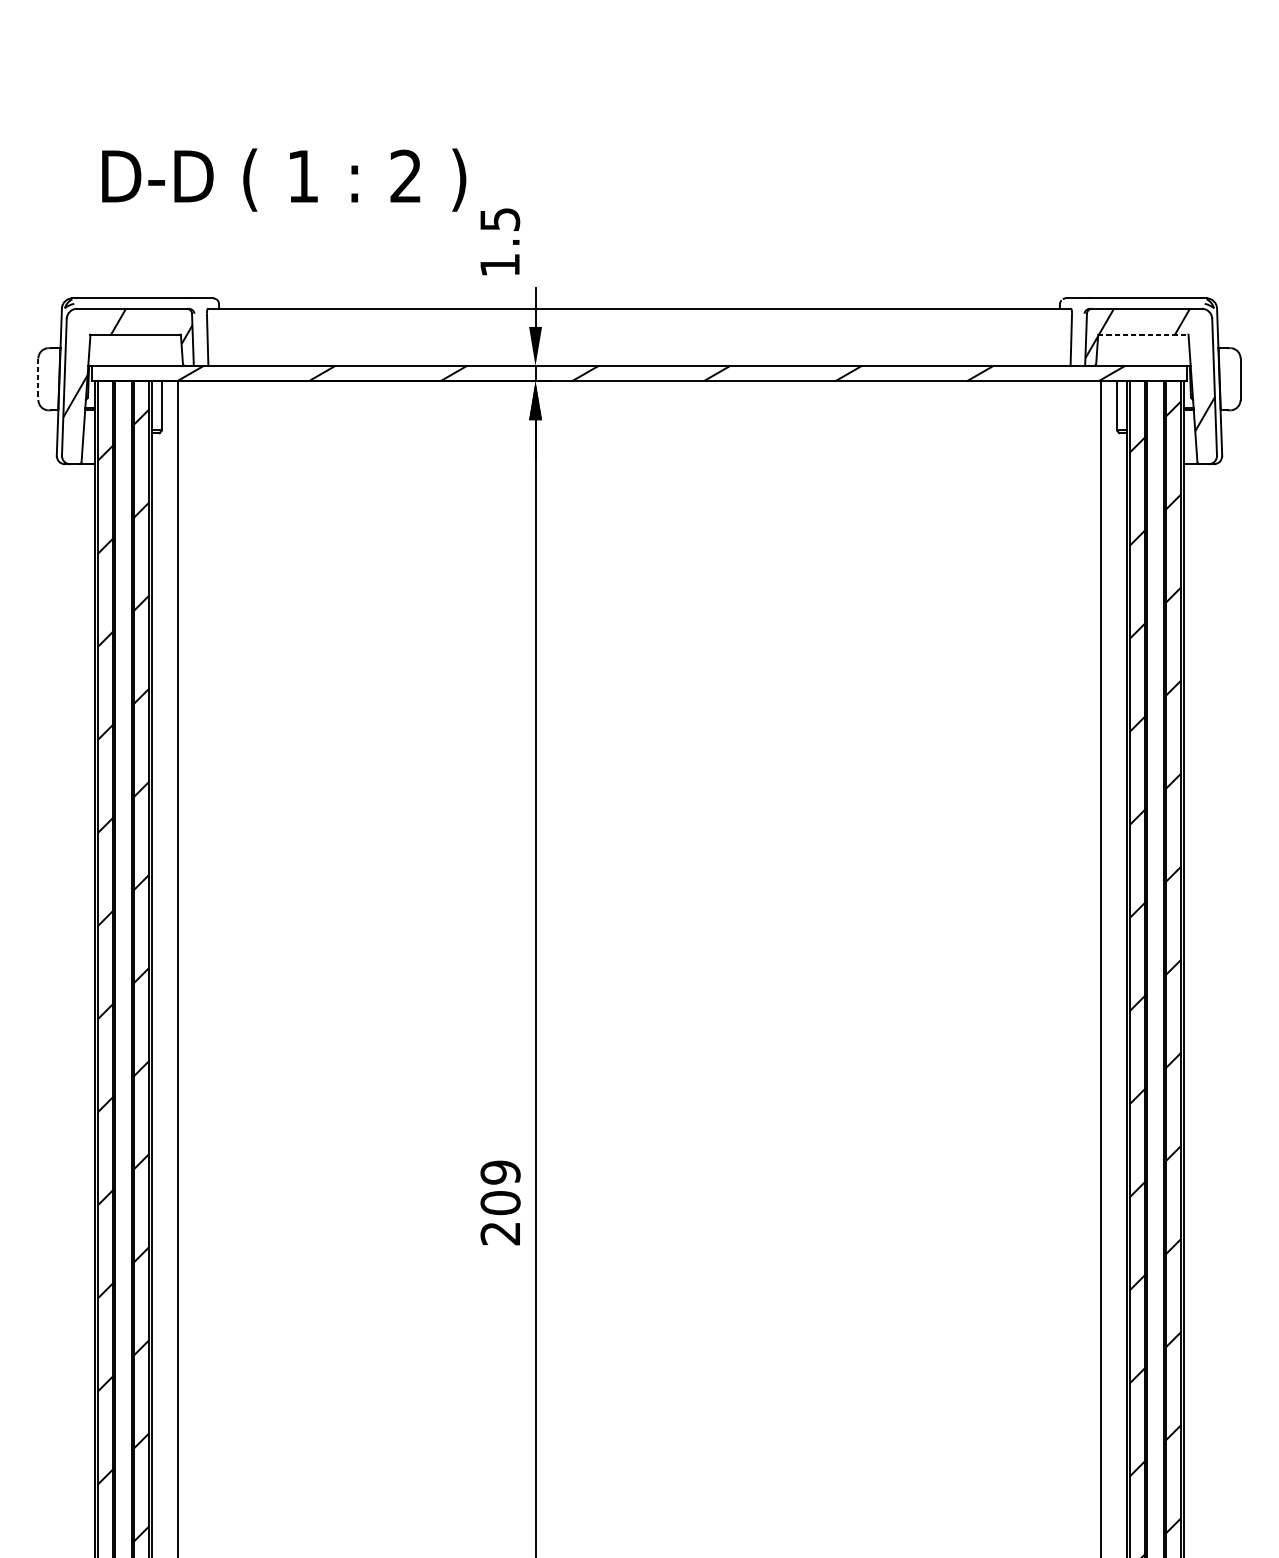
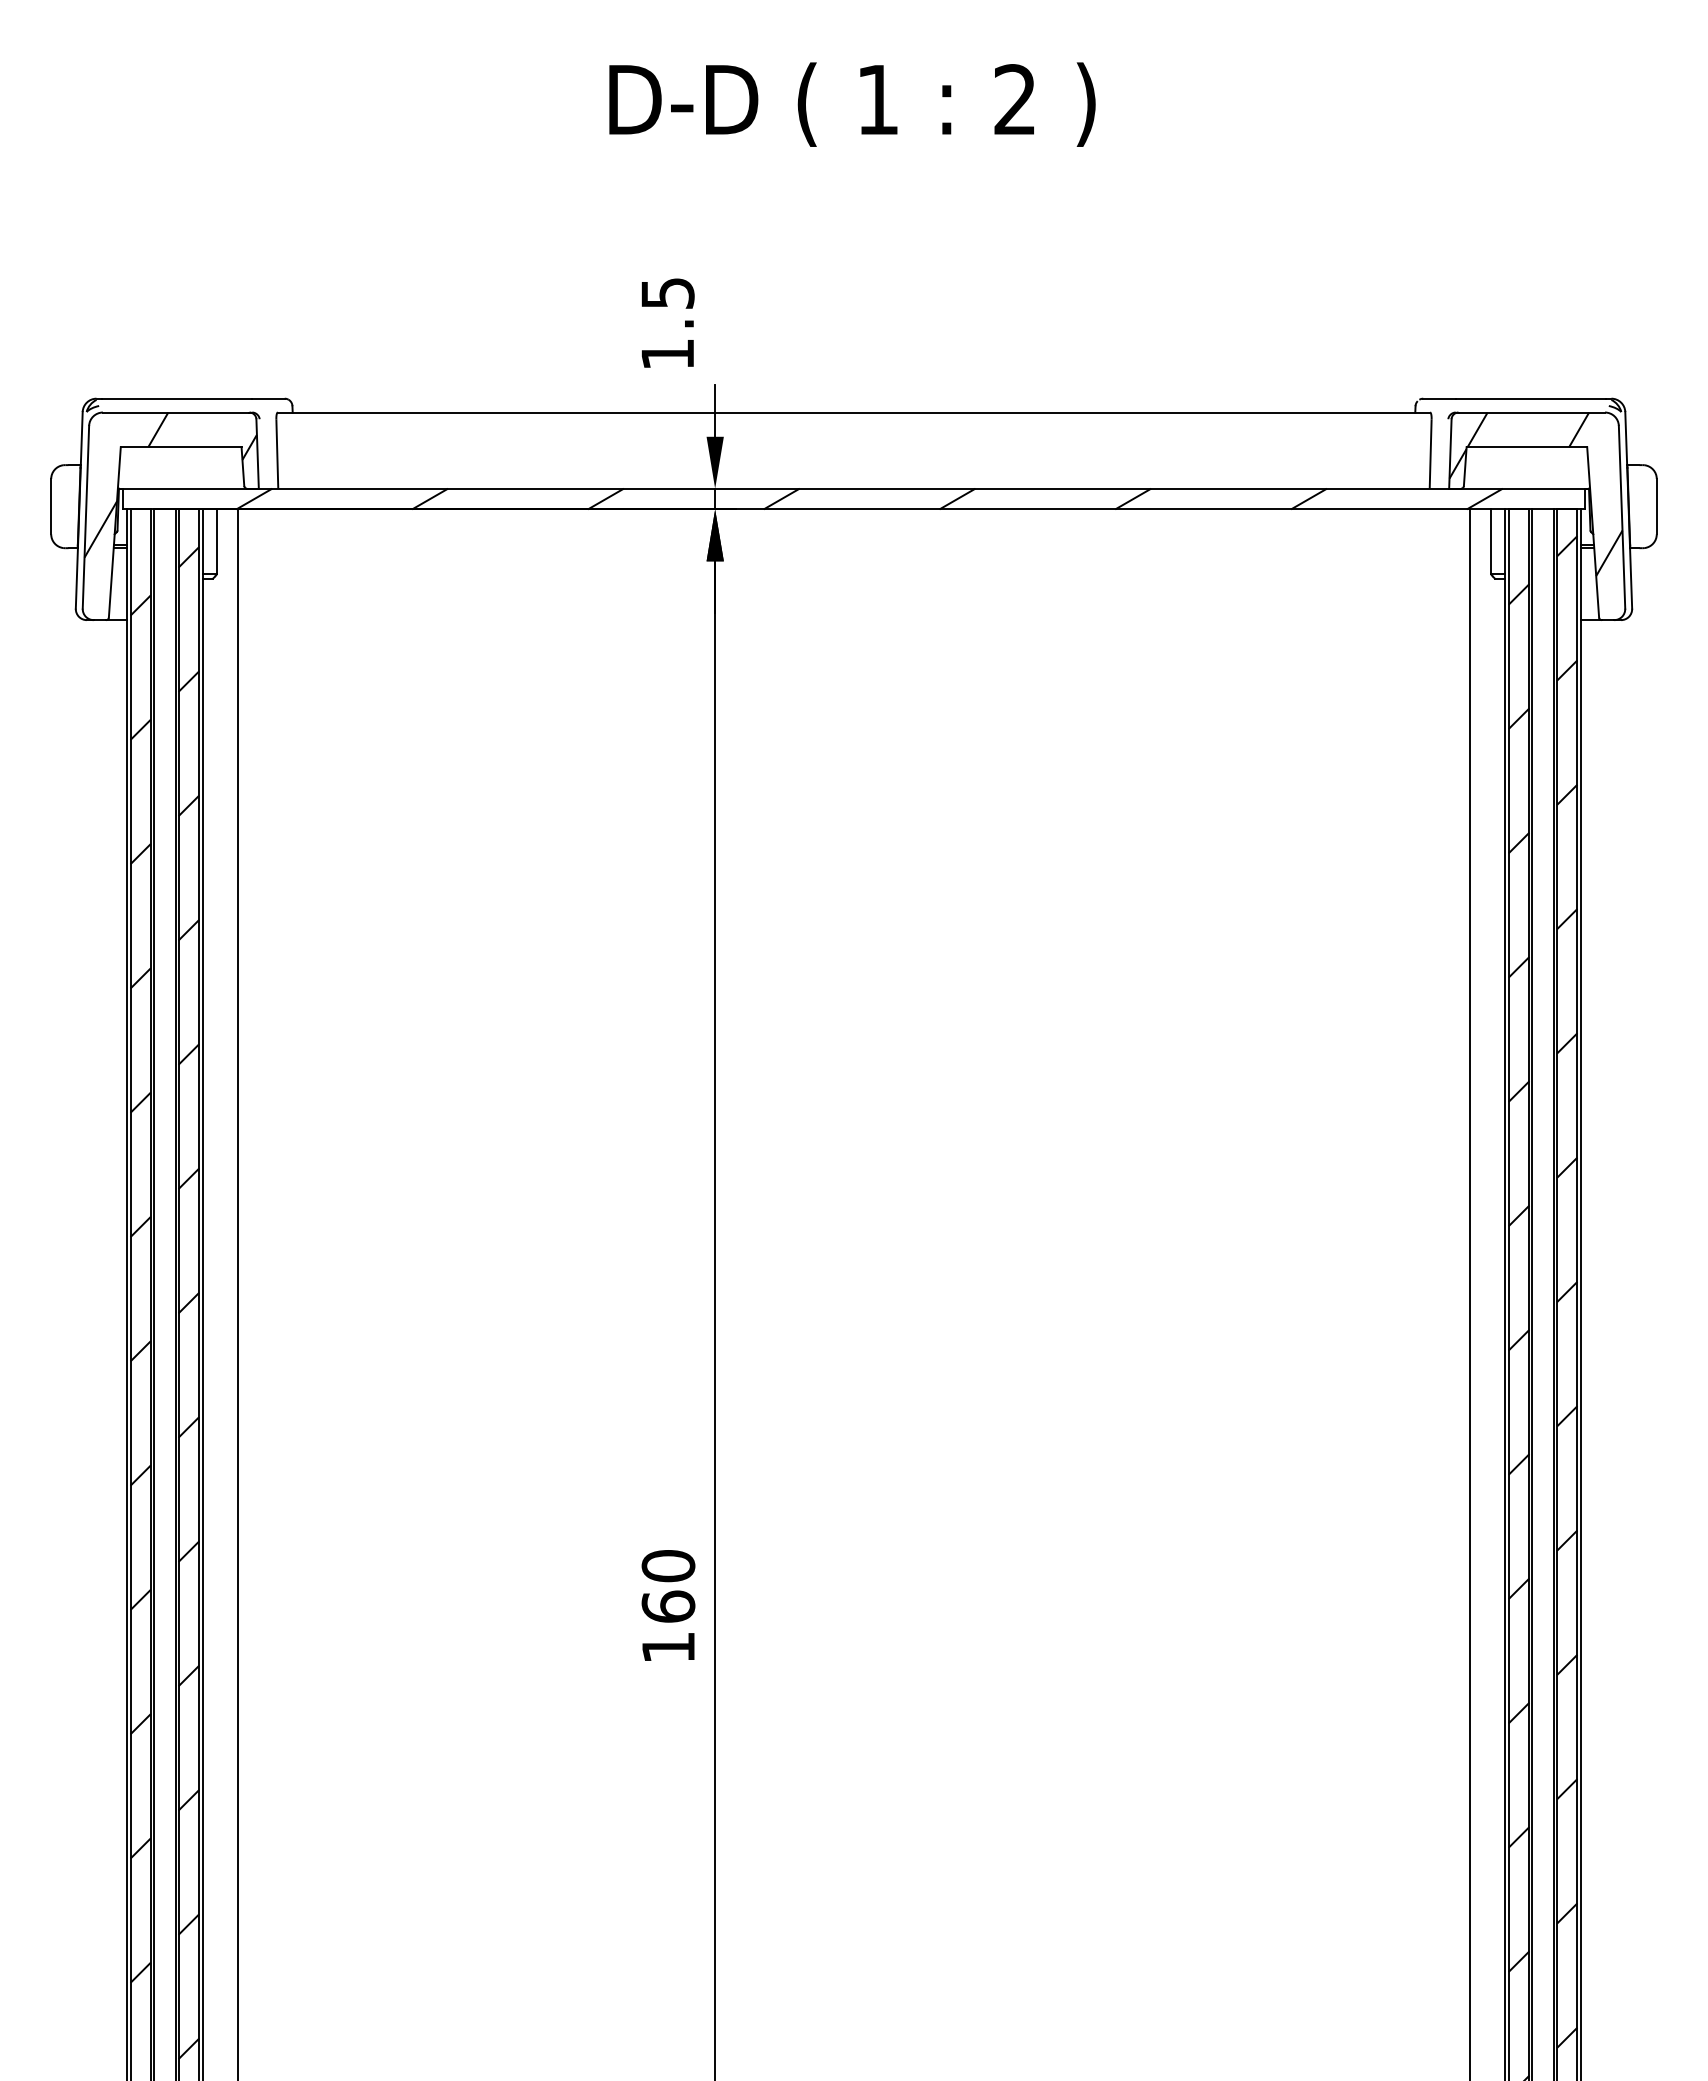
text: (284, 179) -> (852, 104), moved
line: (1143, 334) -> (1527, 447), dashed -> solid
line: (38, 379) -> (51, 506), dashed -> solid
text: (500, 1202) -> (668, 1606), 209 -> 160

